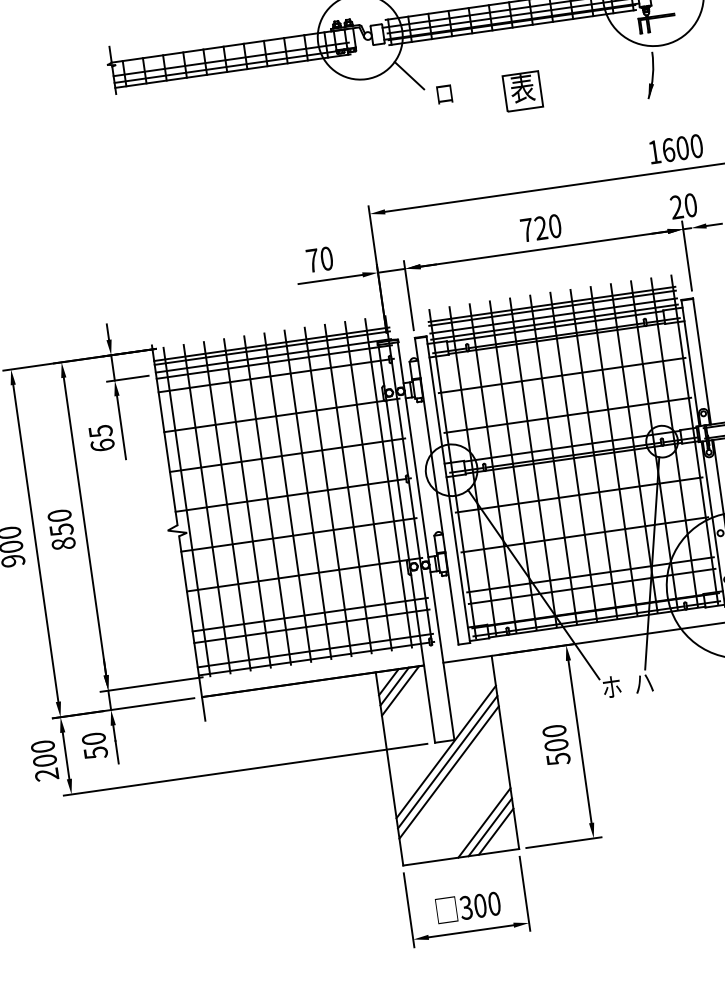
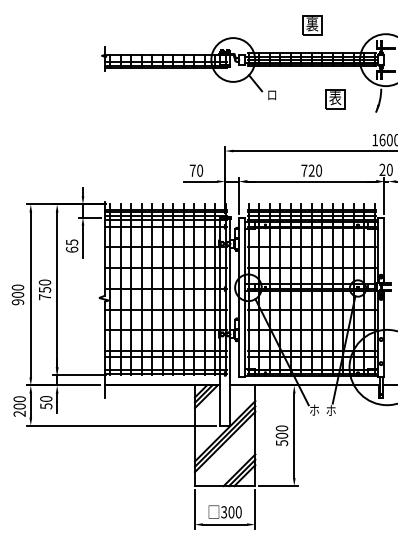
part: (523, 91) -> (335, 99), moved
text: (62, 544) -> (44, 297), 850 -> 750
text: (642, 683) -> (330, 410), ハ -> ホ

